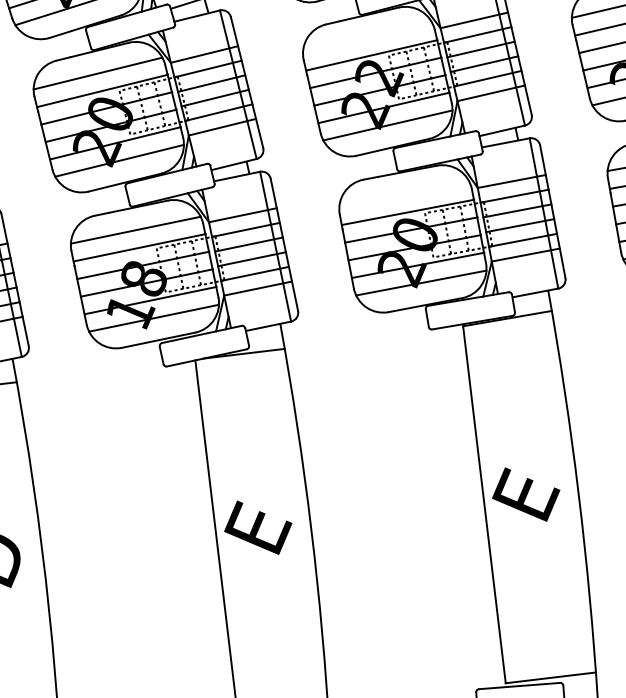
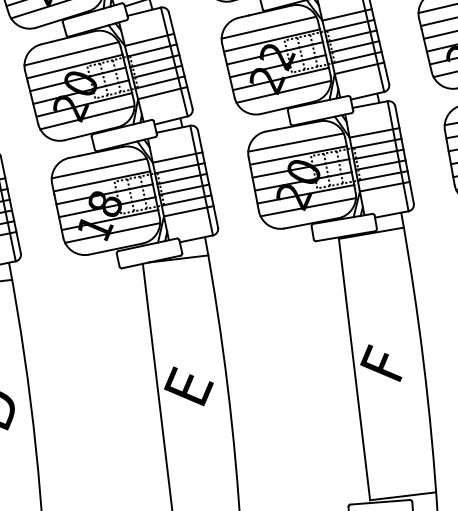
line: (366, 37) -> (268, 27), added
line: (403, 194) -> (295, 142), added
text: (532, 491) -> (389, 359), E -> F

